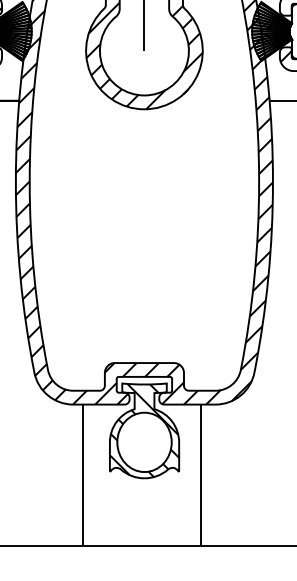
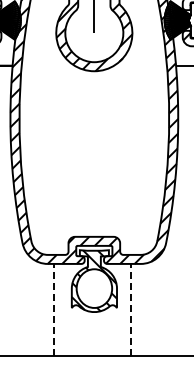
line: (83, 474) -> (54, 309), solid -> dashed
line: (201, 474) -> (131, 309), solid -> dashed

